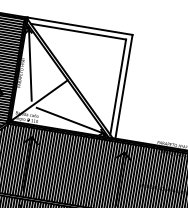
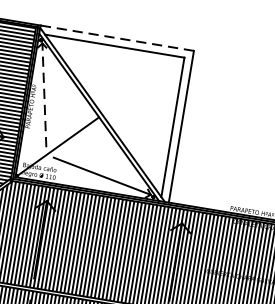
line: (79, 26) -> (116, 38), solid -> dashed
line: (30, 64) -> (44, 94), solid -> dashed

